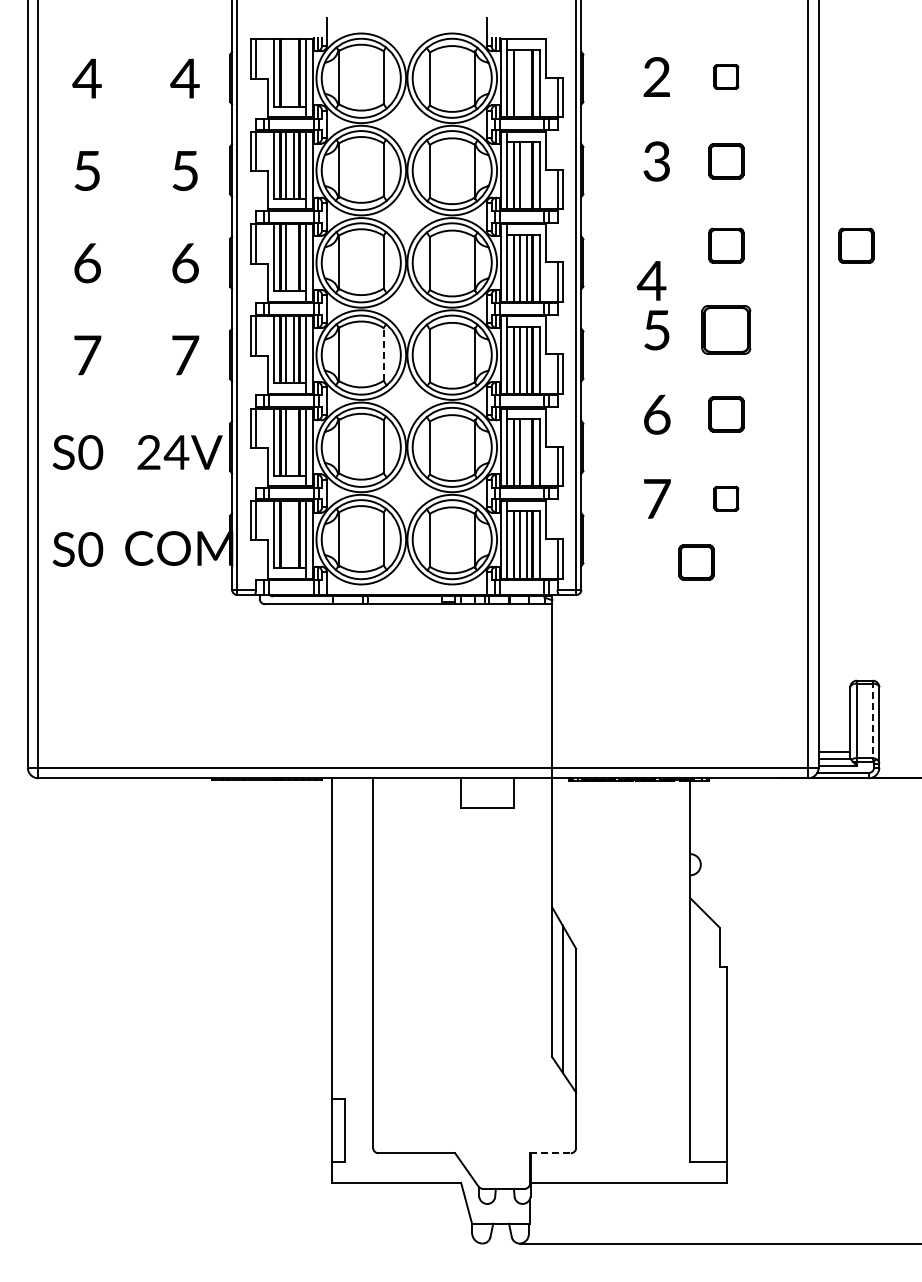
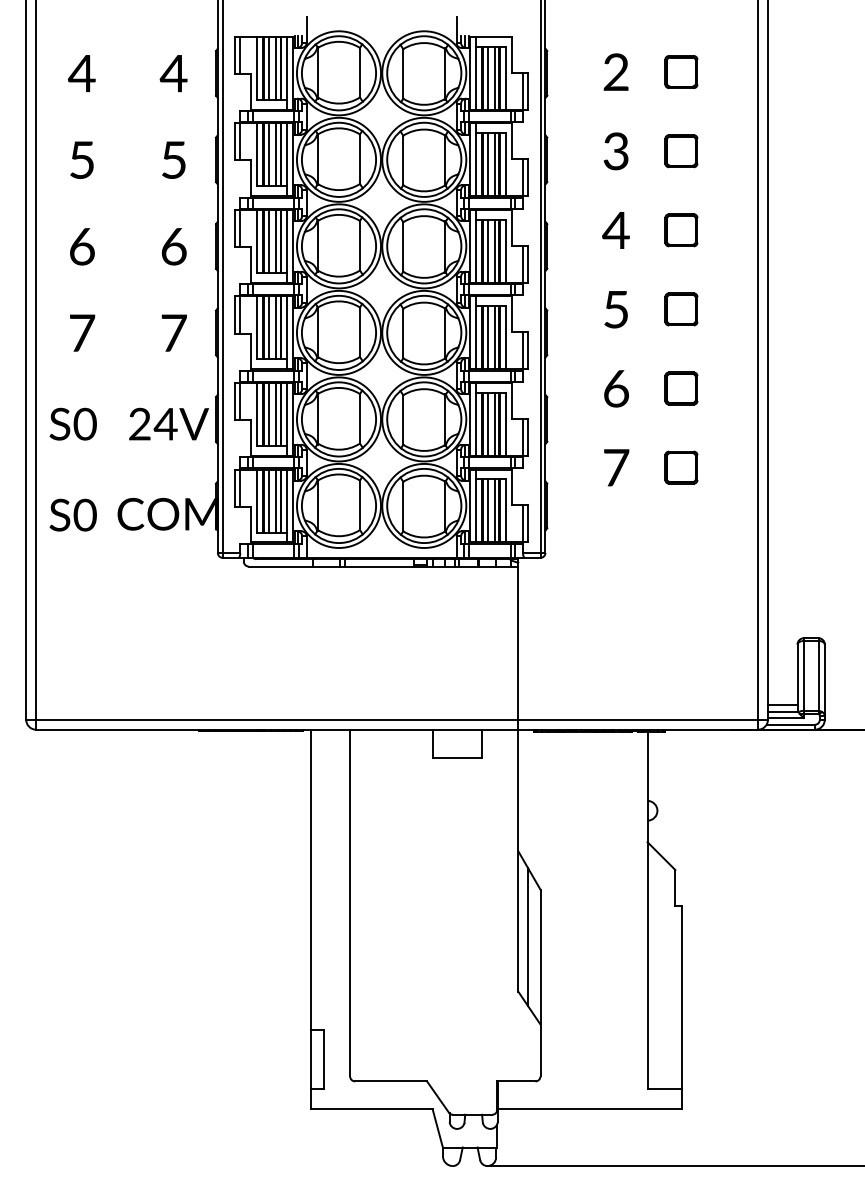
line: (286, 72) -> (268, 67), added
line: (294, 72) -> (276, 67), added
part: (726, 76) -> (681, 71), size x1.43
line: (519, 83) -> (487, 78), added
line: (527, 83) -> (494, 78), added
line: (527, 175) -> (494, 164), added
part: (856, 245) -> (803, 230), removed
line: (294, 257) -> (276, 241), added
text: (651, 280) -> (615, 230), moved
part: (726, 330) -> (681, 309), size x0.71
line: (383, 353) -> (359, 331), dashed -> solid
line: (294, 441) -> (276, 413), added
line: (527, 452) -> (494, 424), added
part: (726, 498) -> (681, 467), size x1.43
line: (286, 534) -> (268, 501), added
line: (294, 534) -> (276, 501), added
part: (696, 562) -> (653, 527), removed
line: (872, 719) -> (818, 674), dashed -> solid
line: (550, 1153) -> (516, 1081), dashed -> solid

